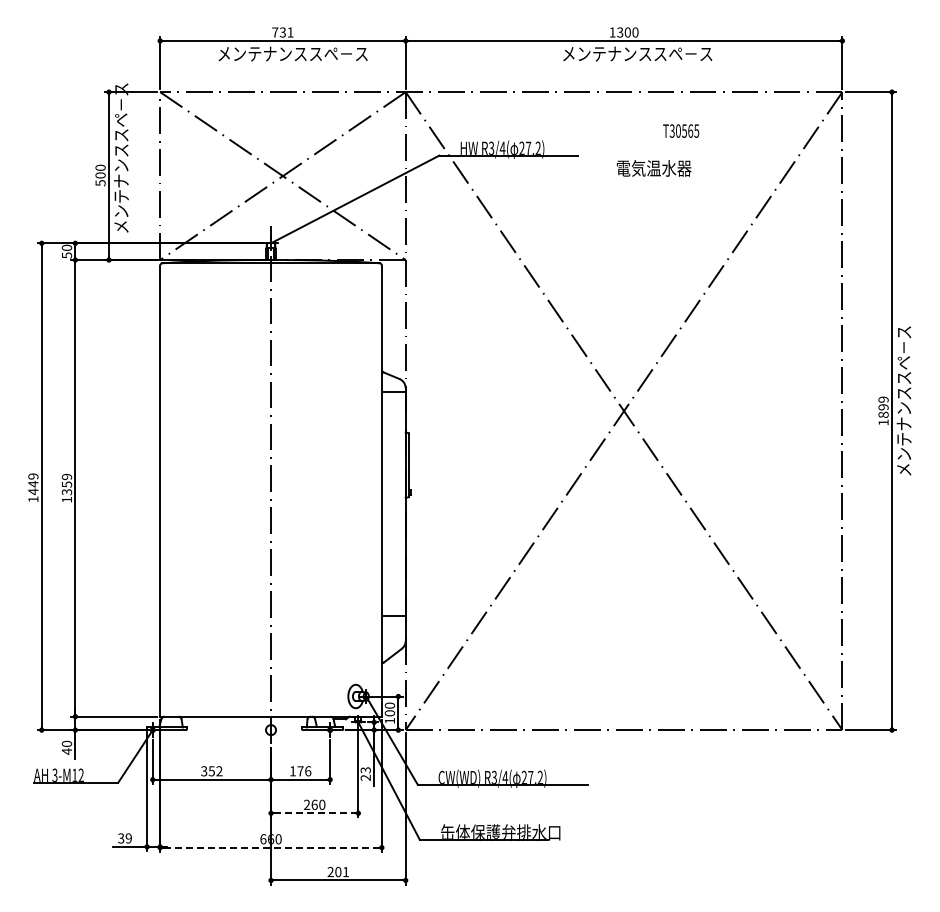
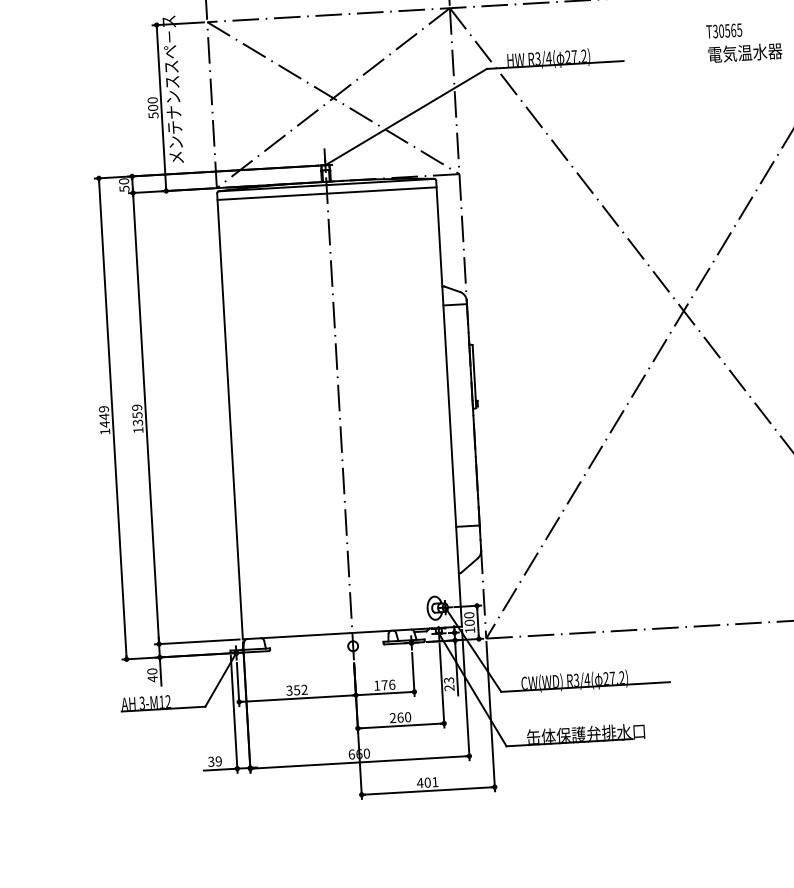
text: (654, 168) -> (745, 52), moved
line: (270, 272) -> (326, 194), added
line: (315, 813) -> (401, 726), dashed -> solid
line: (271, 847) -> (360, 762), dashed -> solid
text: (330, 871) -> (419, 782), 201 -> 401

